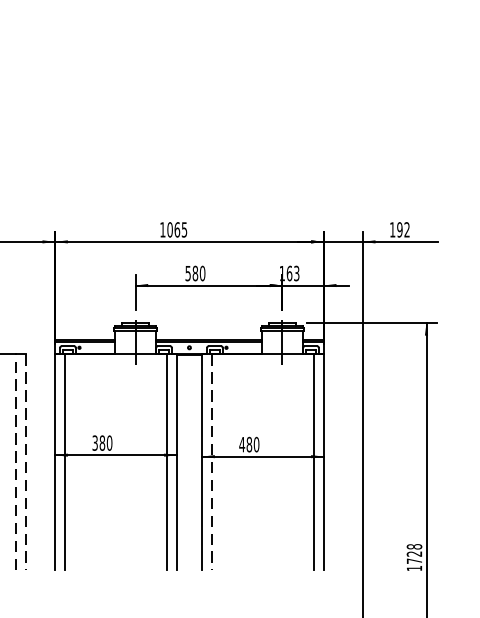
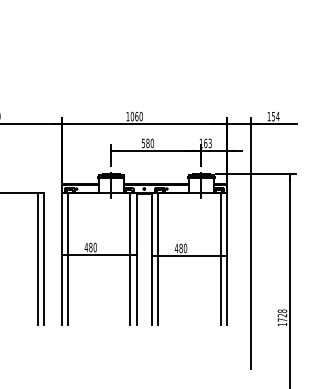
text: (183, 229) -> (140, 116), 1065 -> 1060
text: (403, 229) -> (275, 116), 192 -> 154
text: (95, 443) -> (86, 247), 380 -> 480
line: (15, 460) -> (37, 258), dashed -> solid
line: (26, 462) -> (44, 259), dashed -> solid
line: (212, 462) -> (158, 259), dashed -> solid

